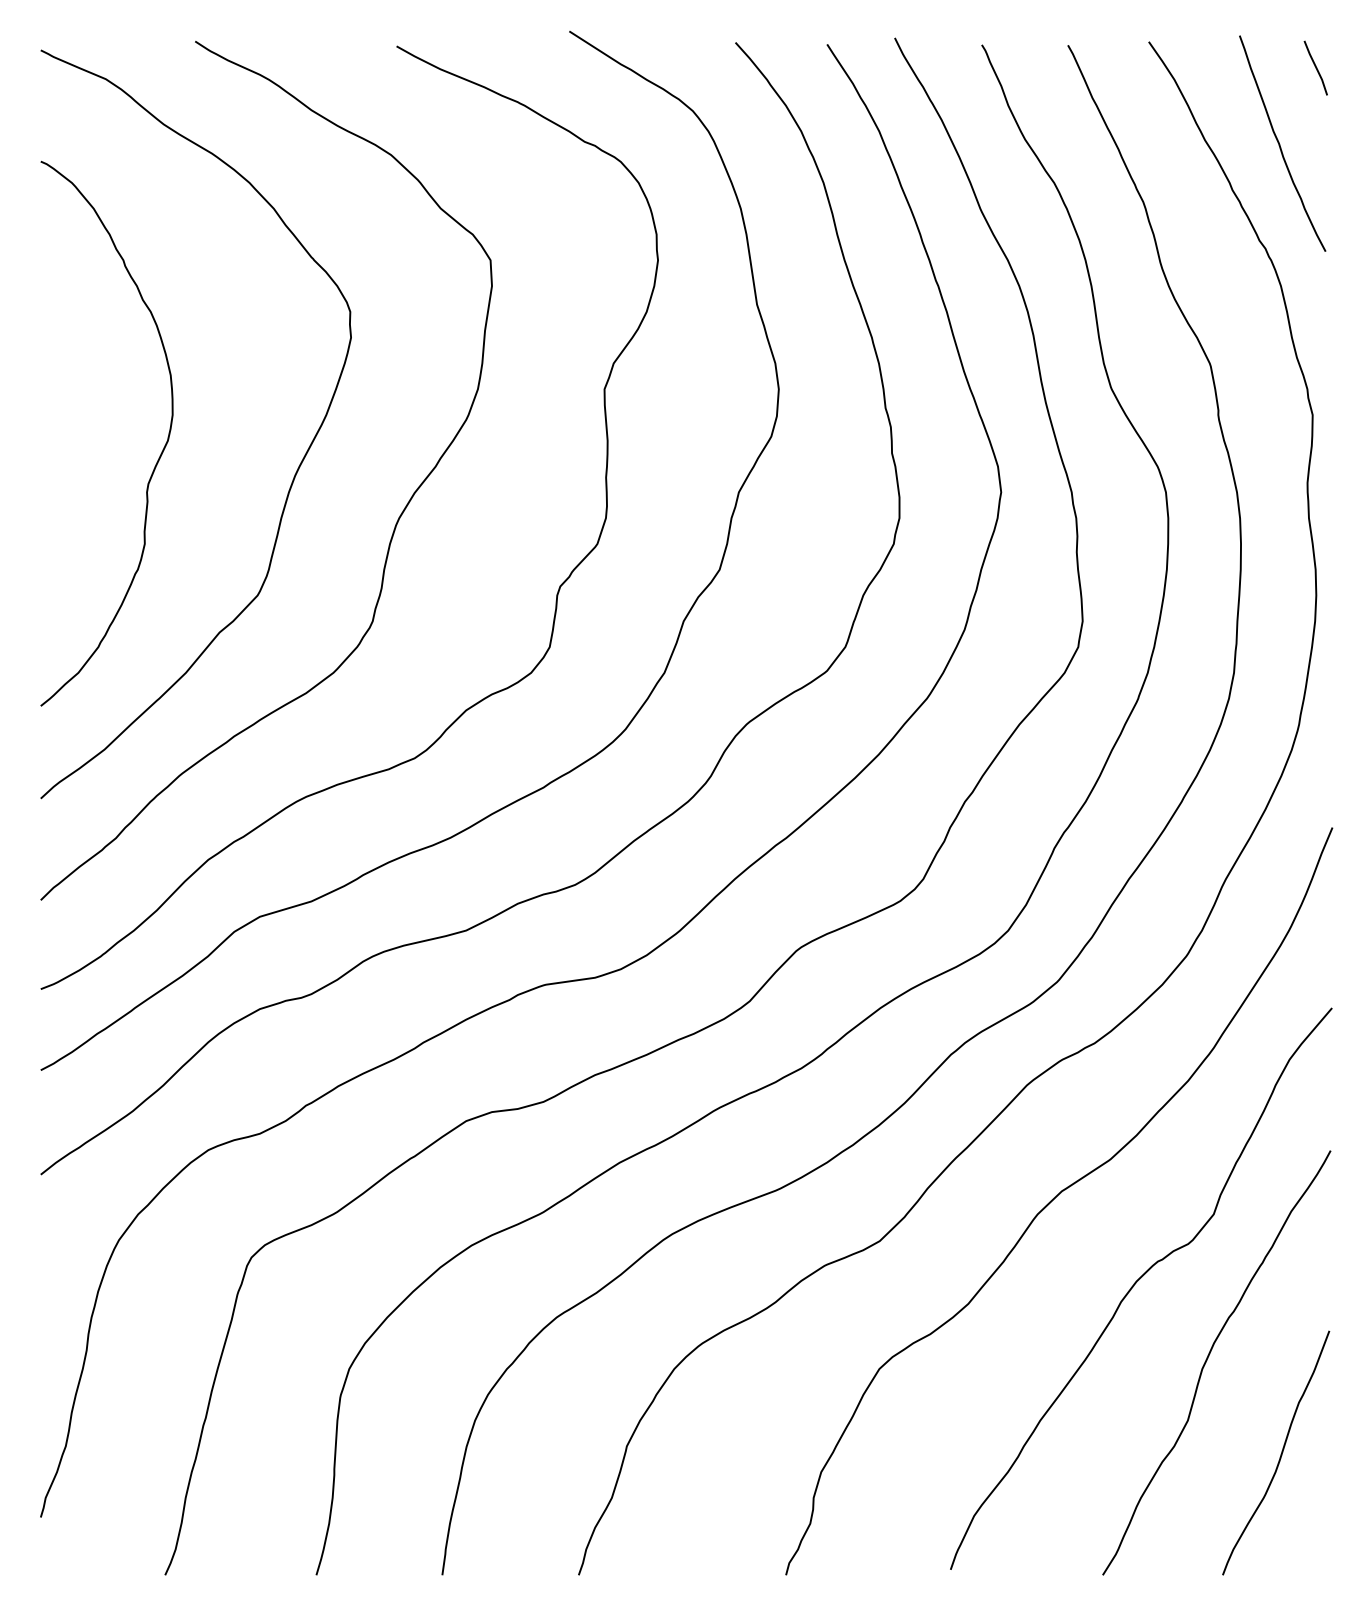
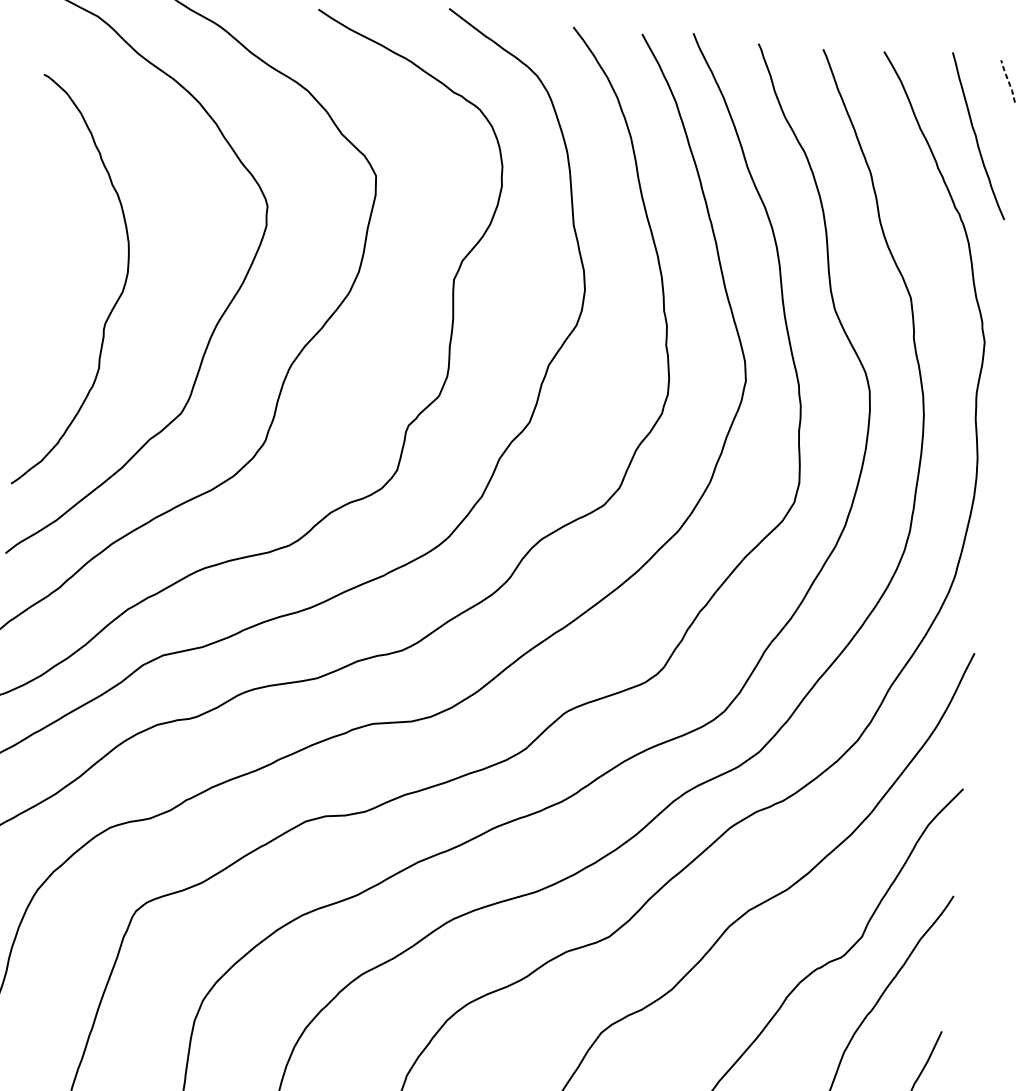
line: (1316, 67) -> (1008, 80), solid -> dashed

